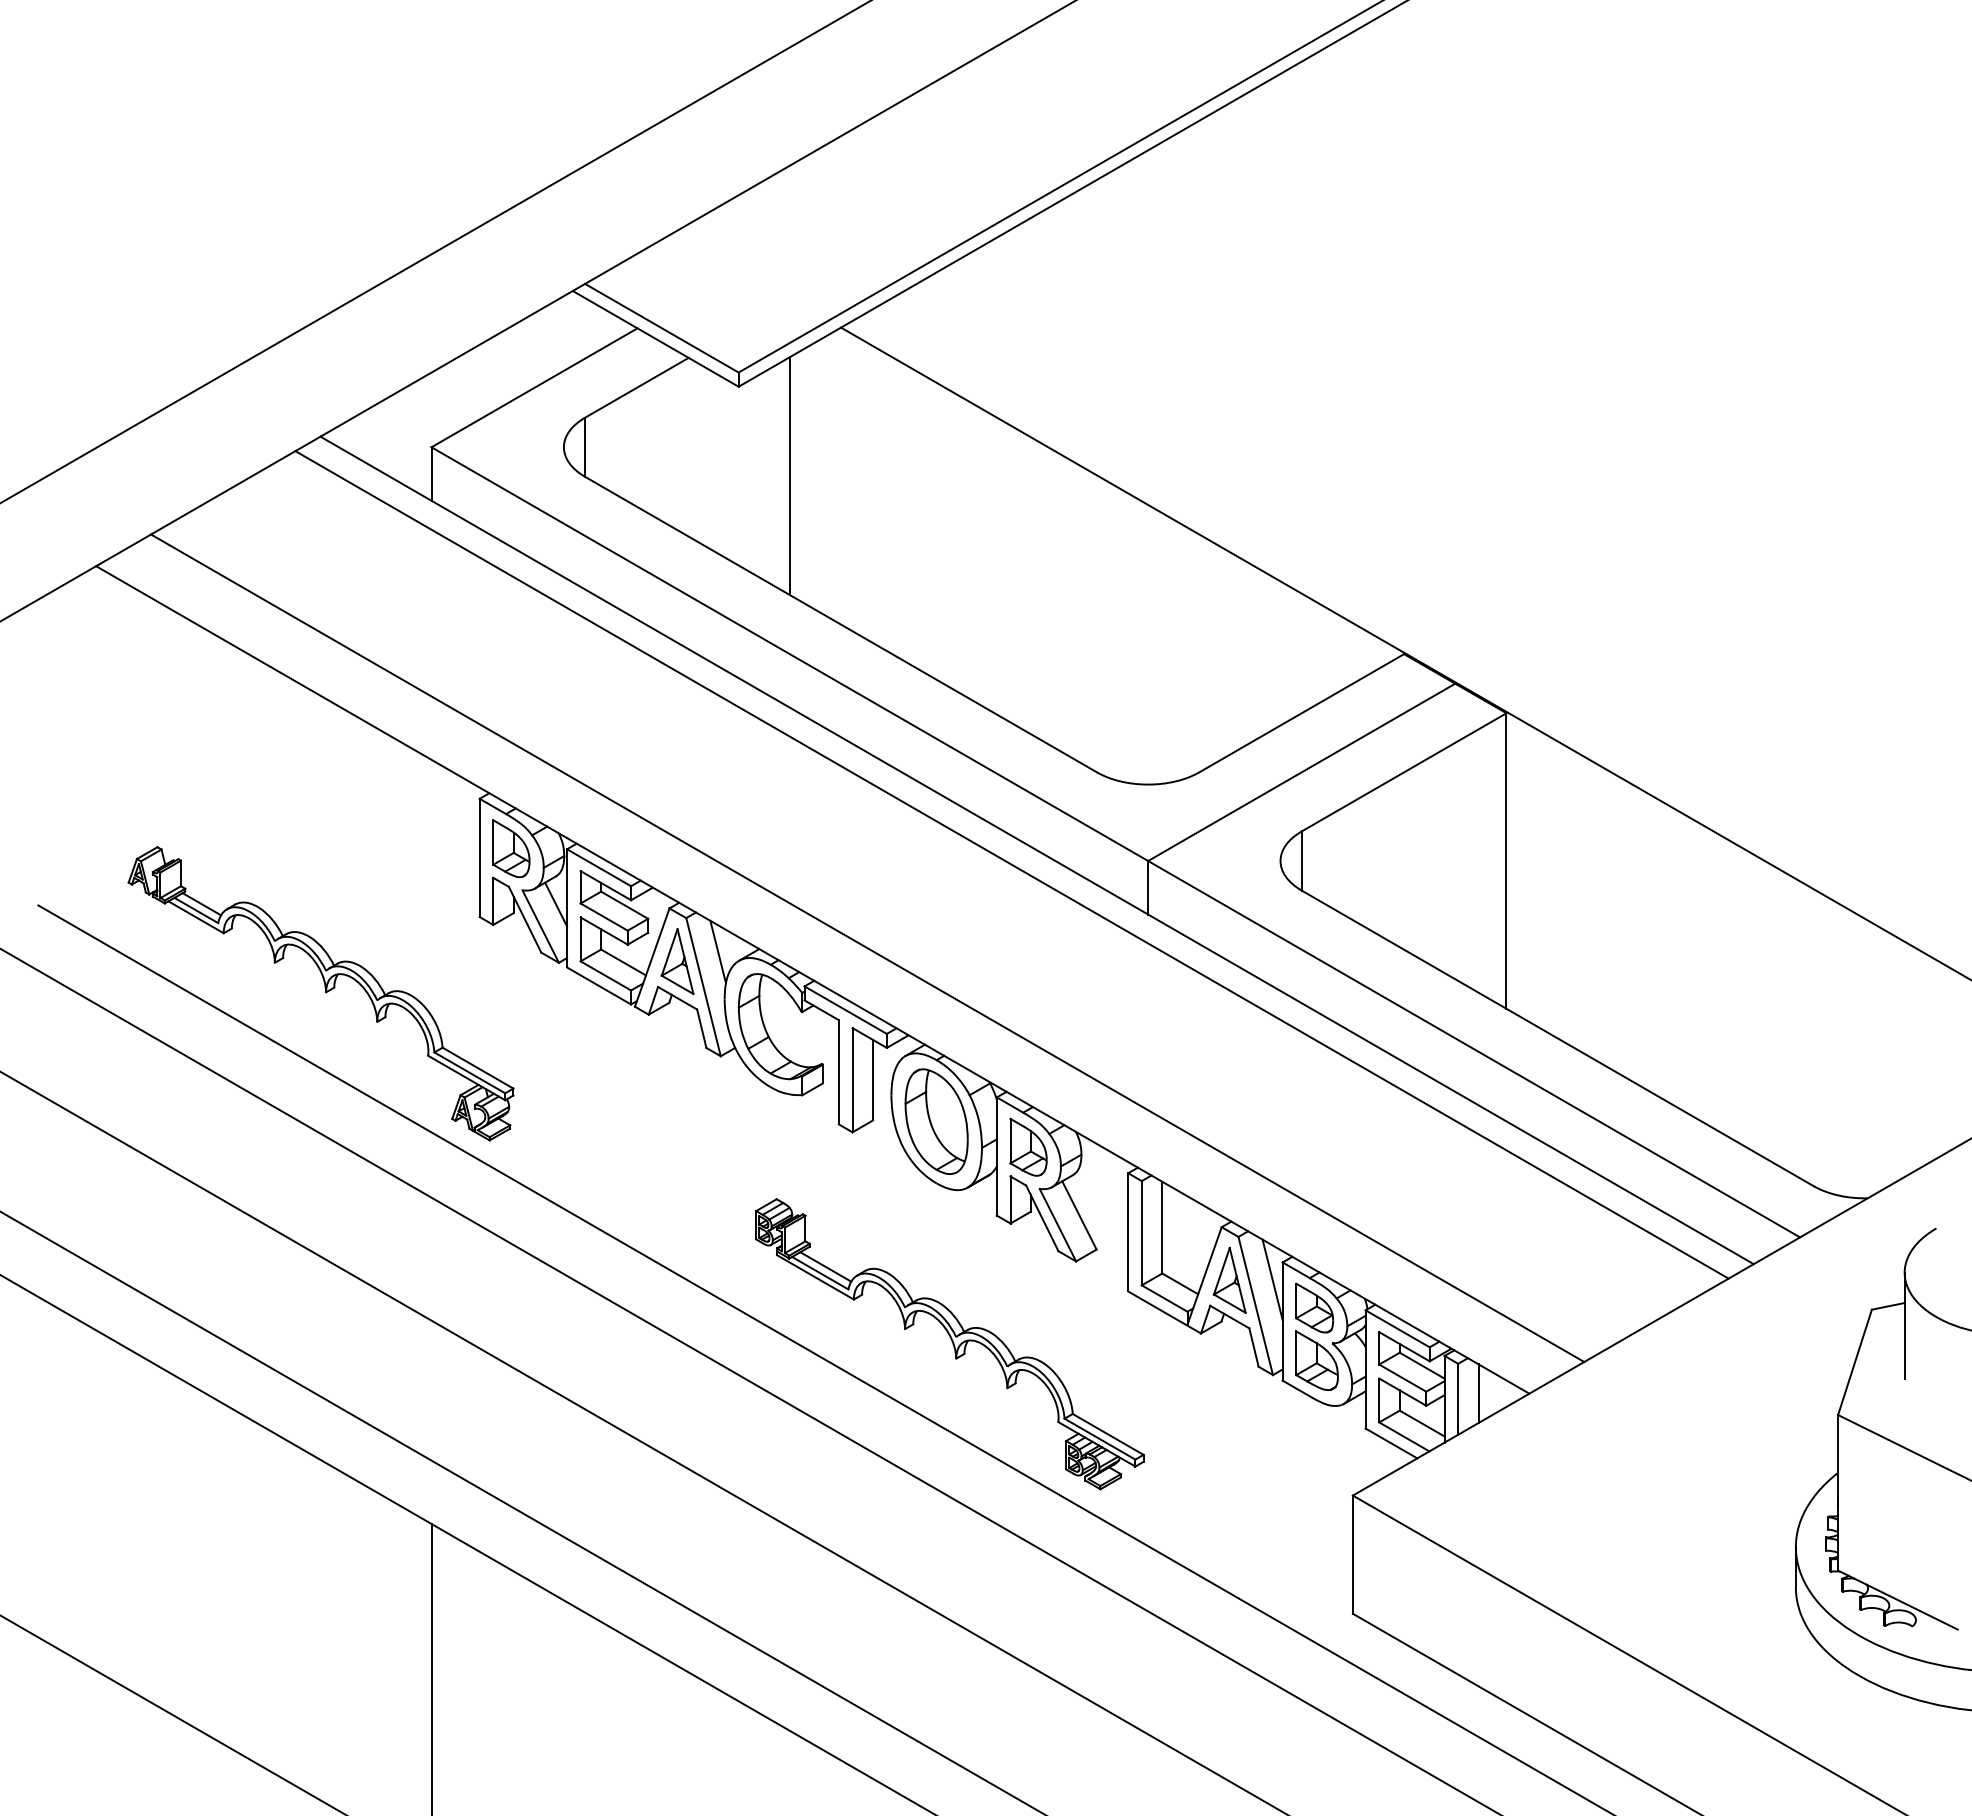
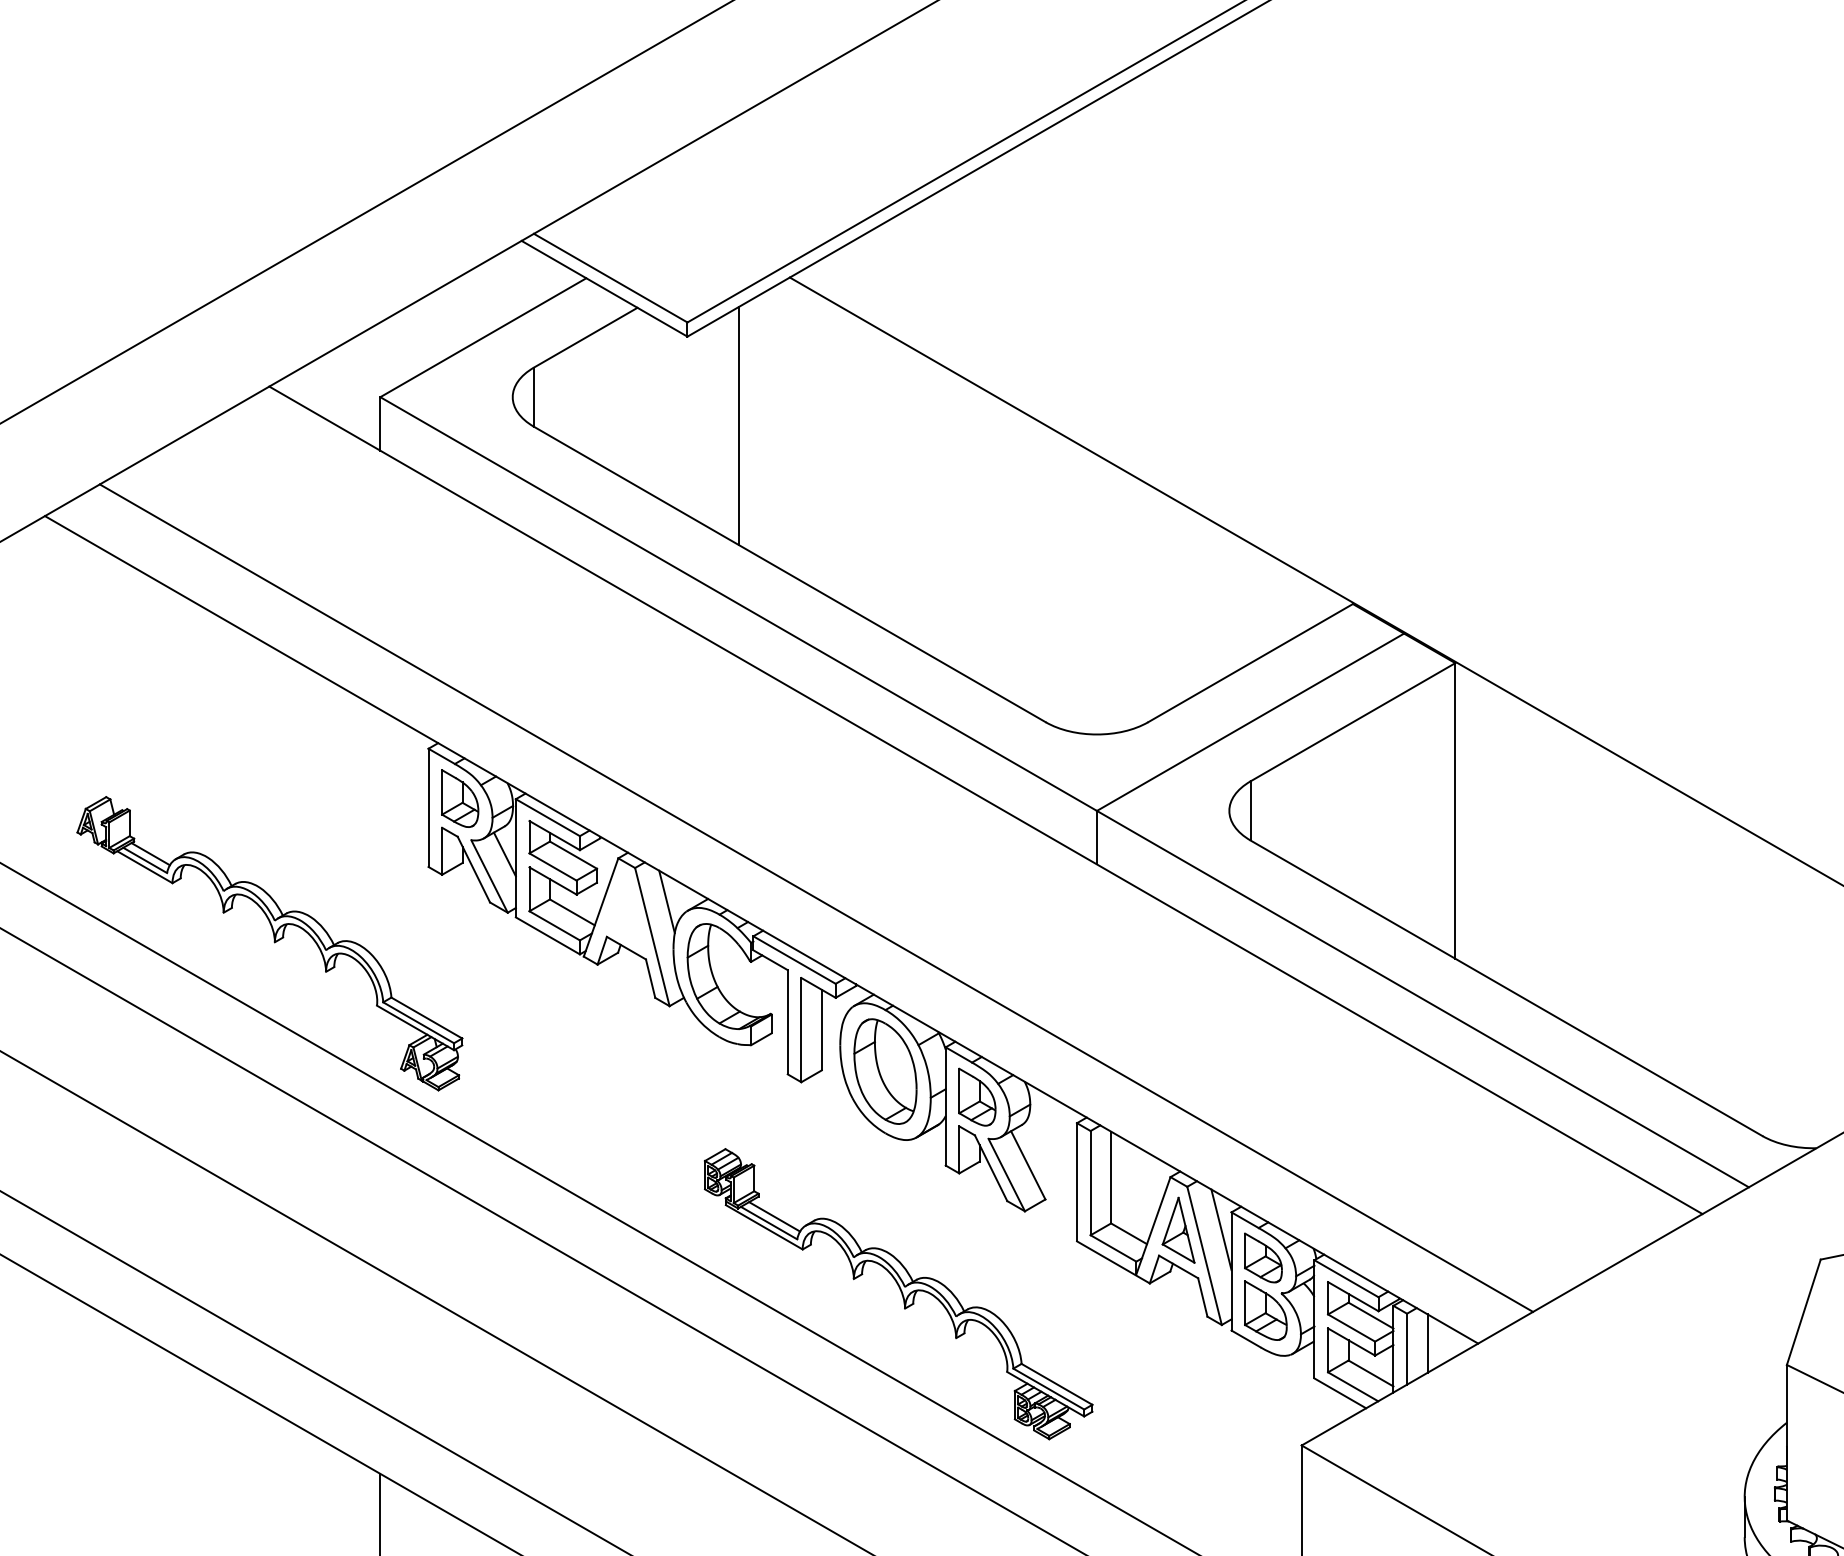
line: (1011, 864) -> (960, 814), removed
part: (677, 961) -> (626, 911), removed

